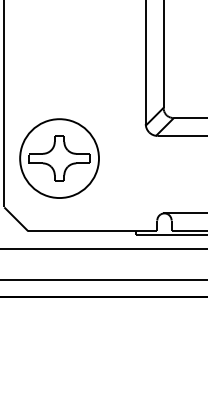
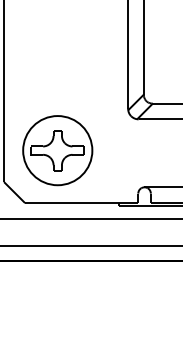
part: (59, 158) -> (57, 150), moved

